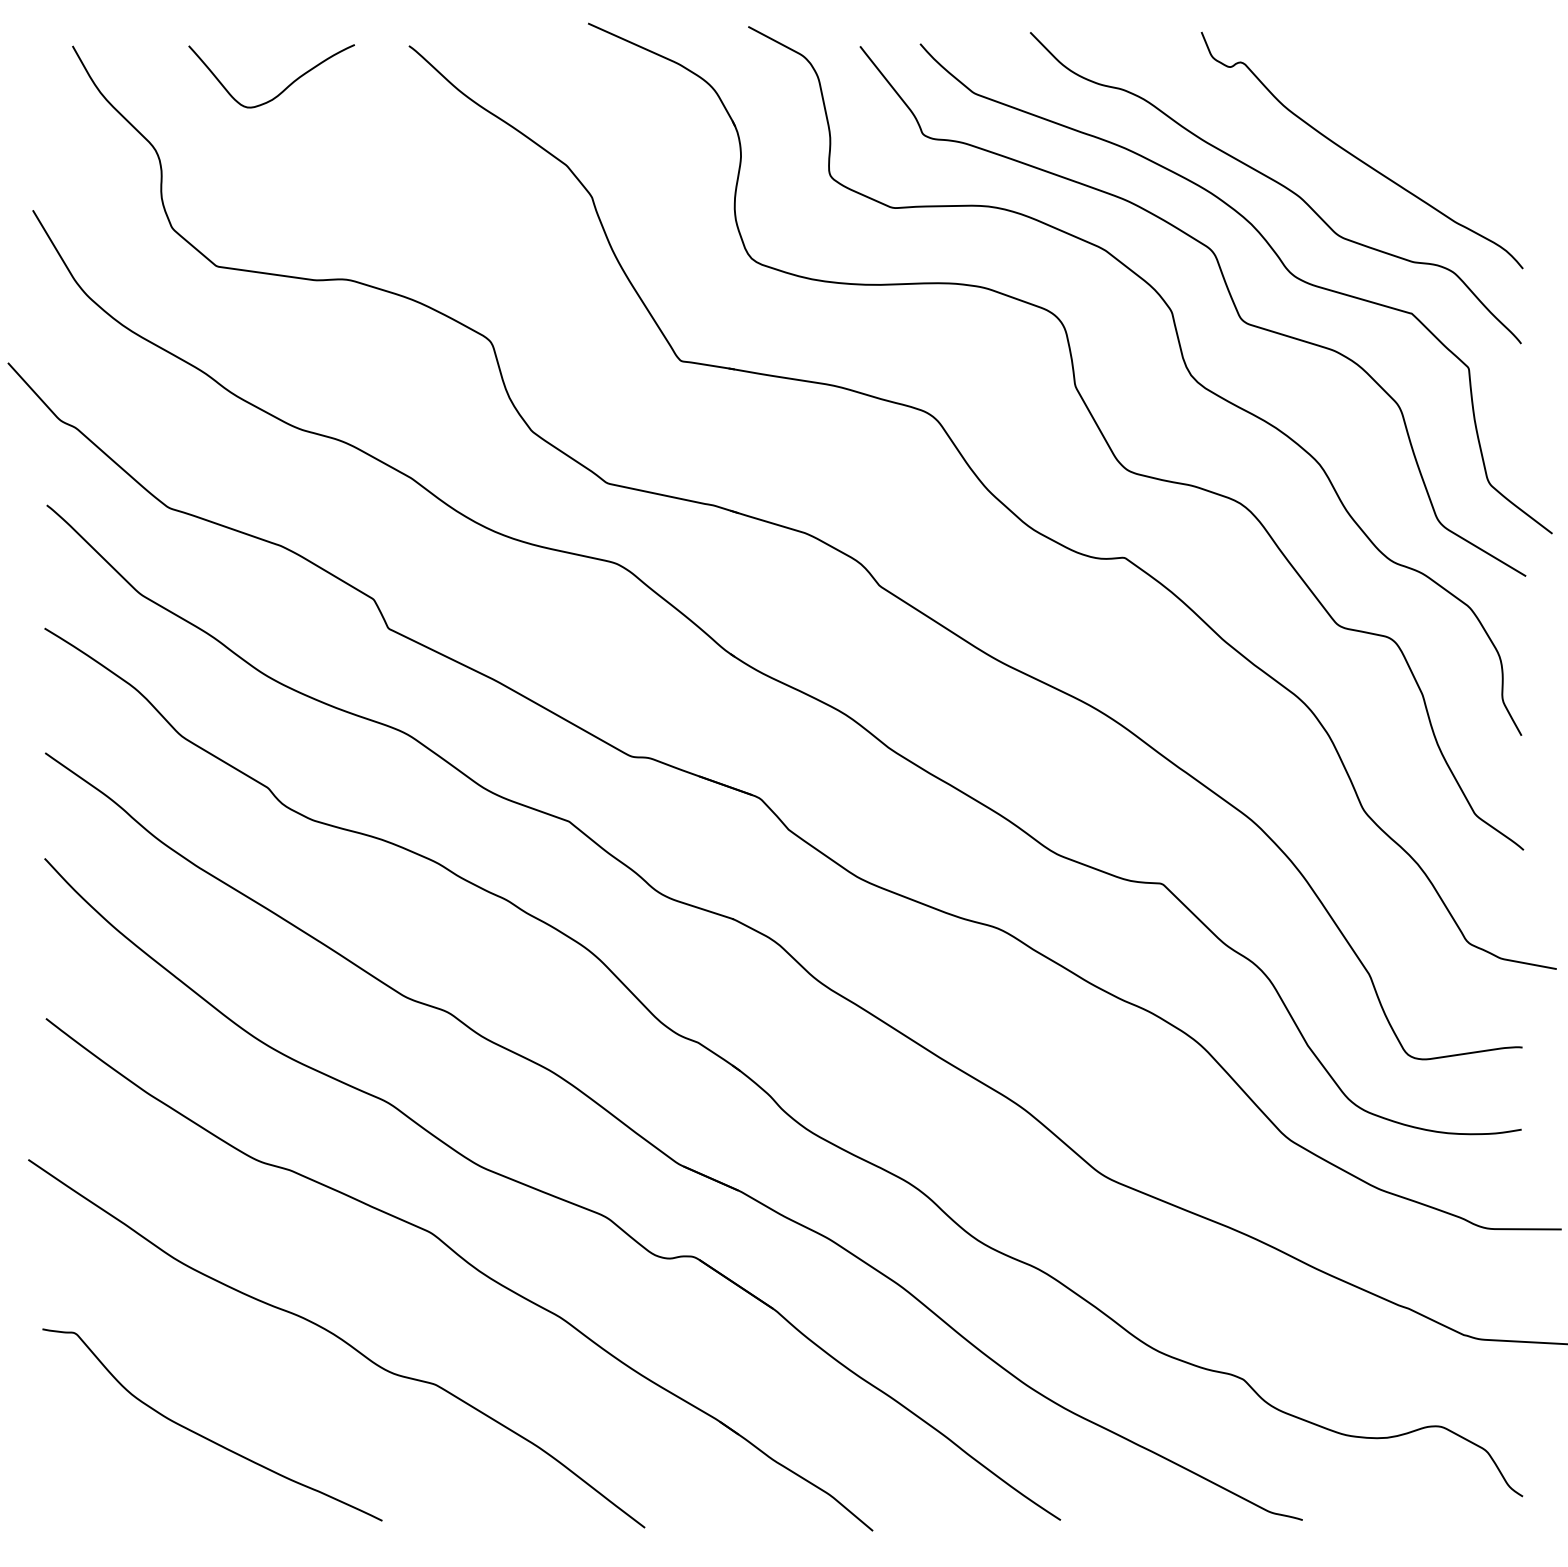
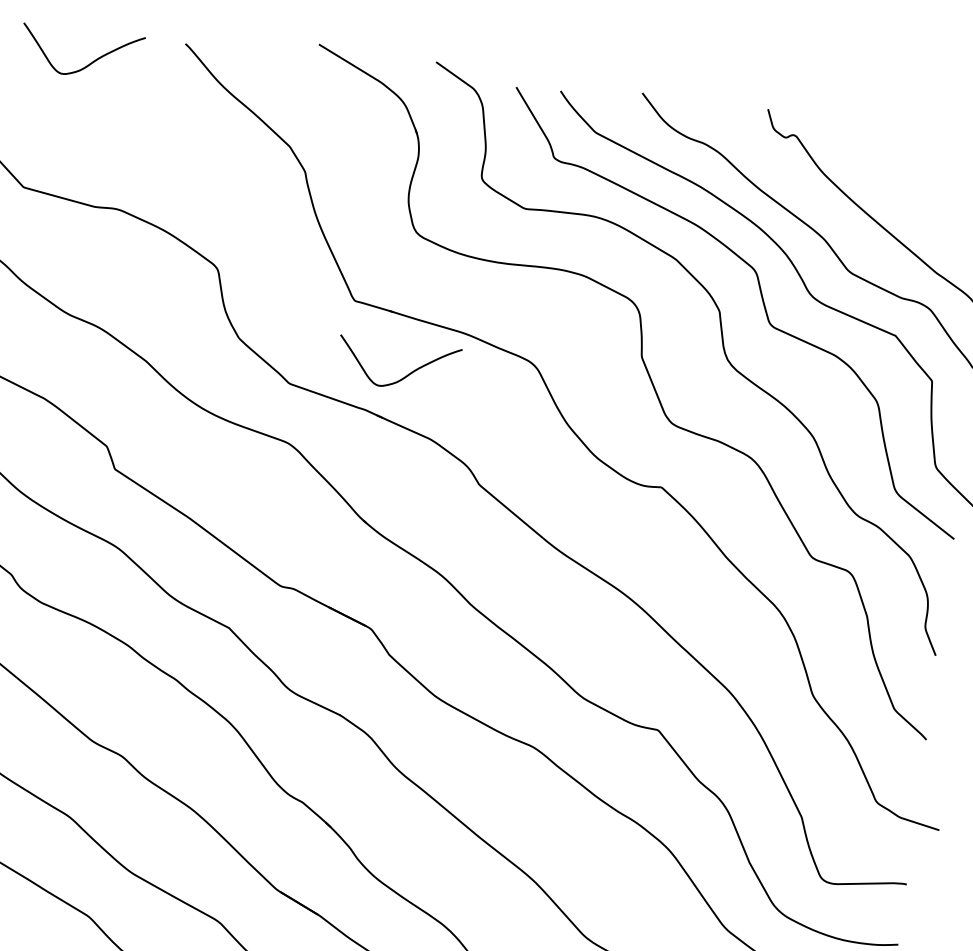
curve: (763, 451) -> (406, 375), added

